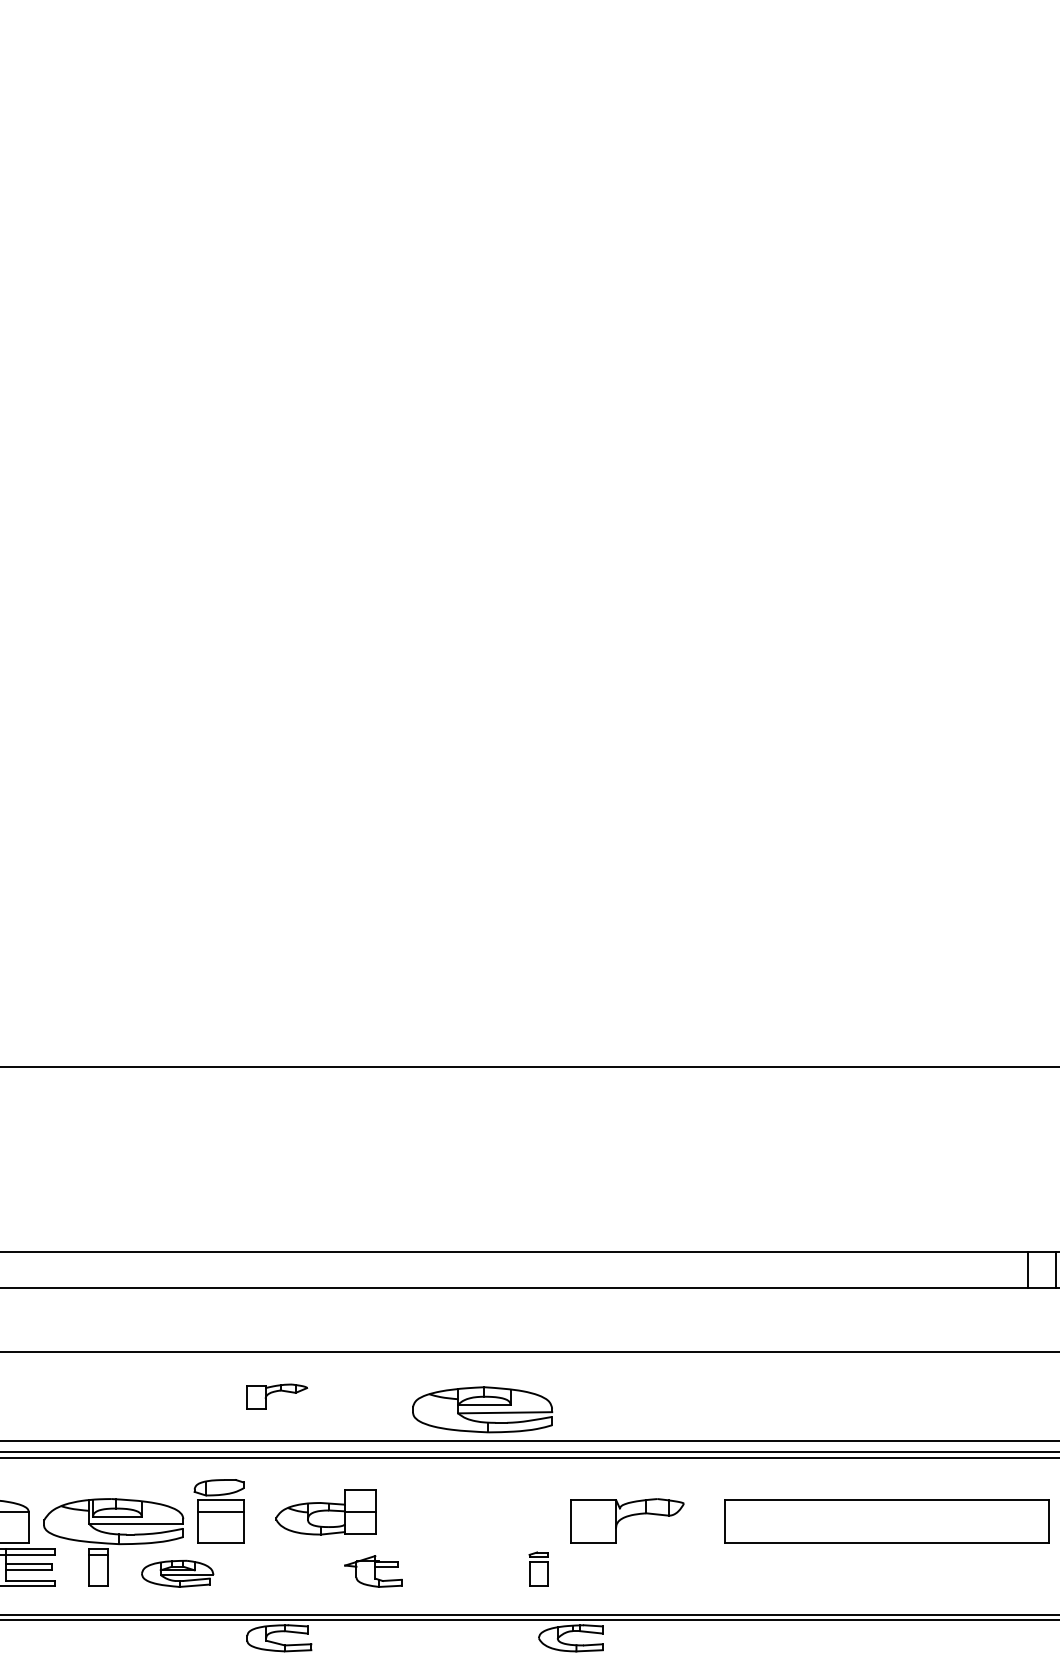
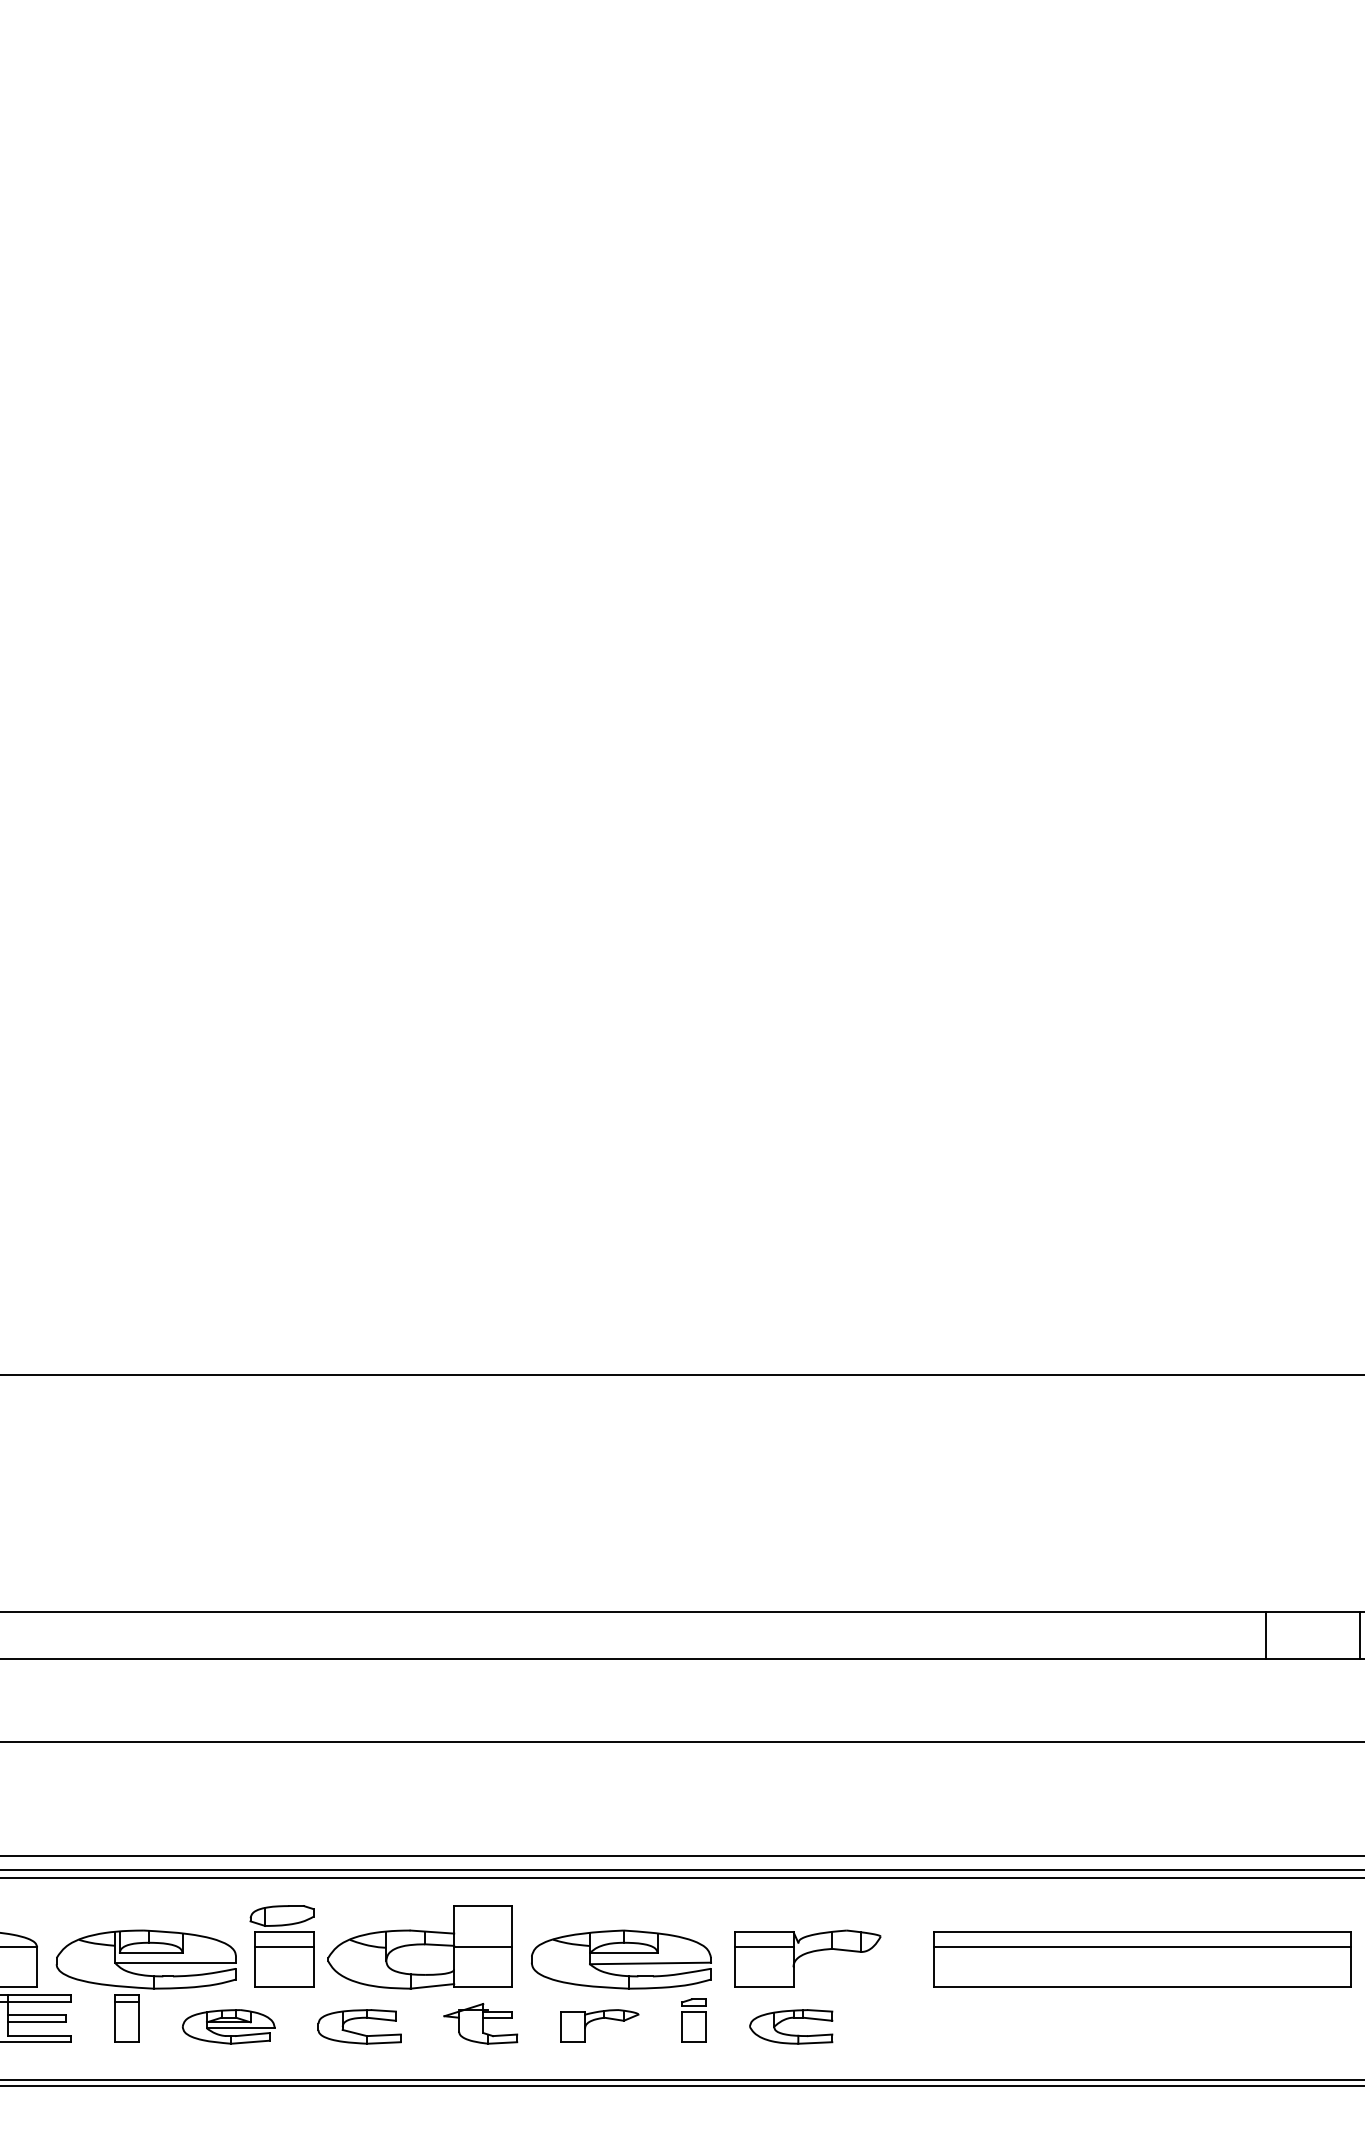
line: (1028, 1269) -> (1266, 1635), moved
part: (276, 1396) -> (599, 2025), moved
part: (482, 1409) -> (621, 1959), moved
part: (325, 1512) -> (419, 1947), size x1.43
line: (593, 1512) -> (764, 1947), added
line: (887, 1512) -> (1142, 1947), added
part: (569, 1632) -> (789, 2019), moved
part: (277, 1642) -> (357, 2032), moved

